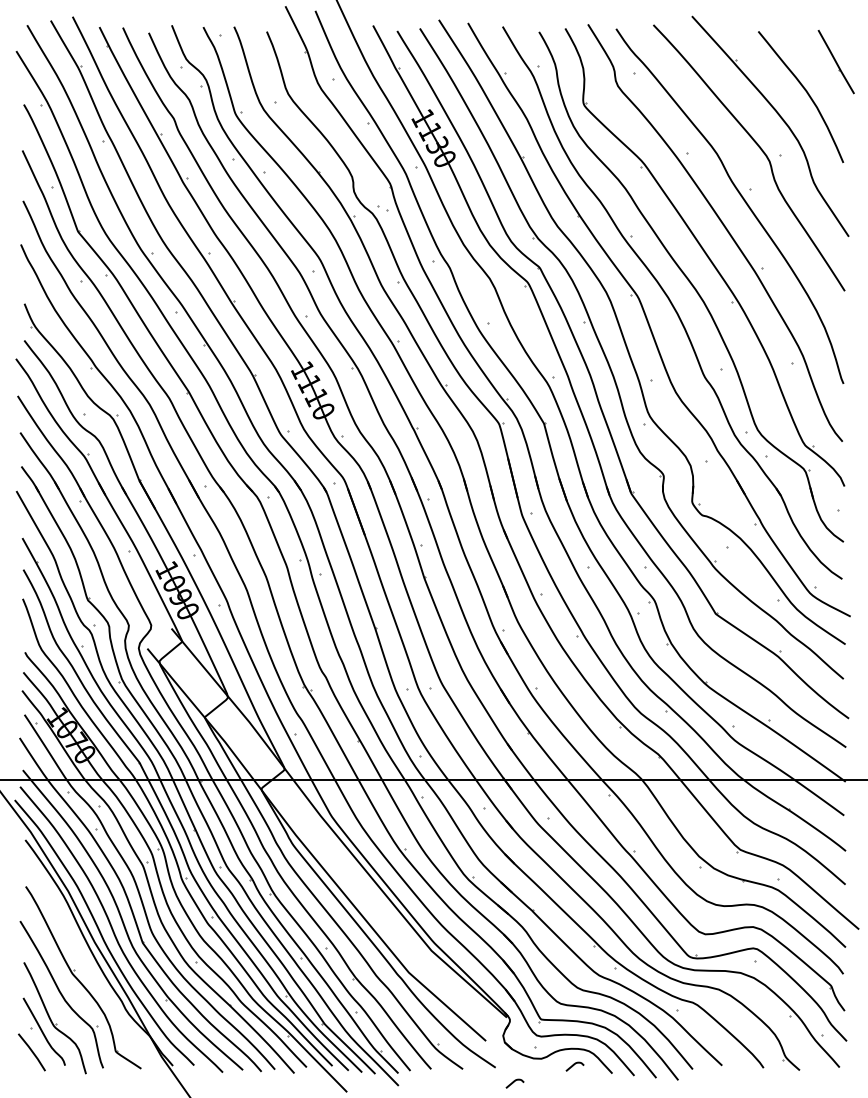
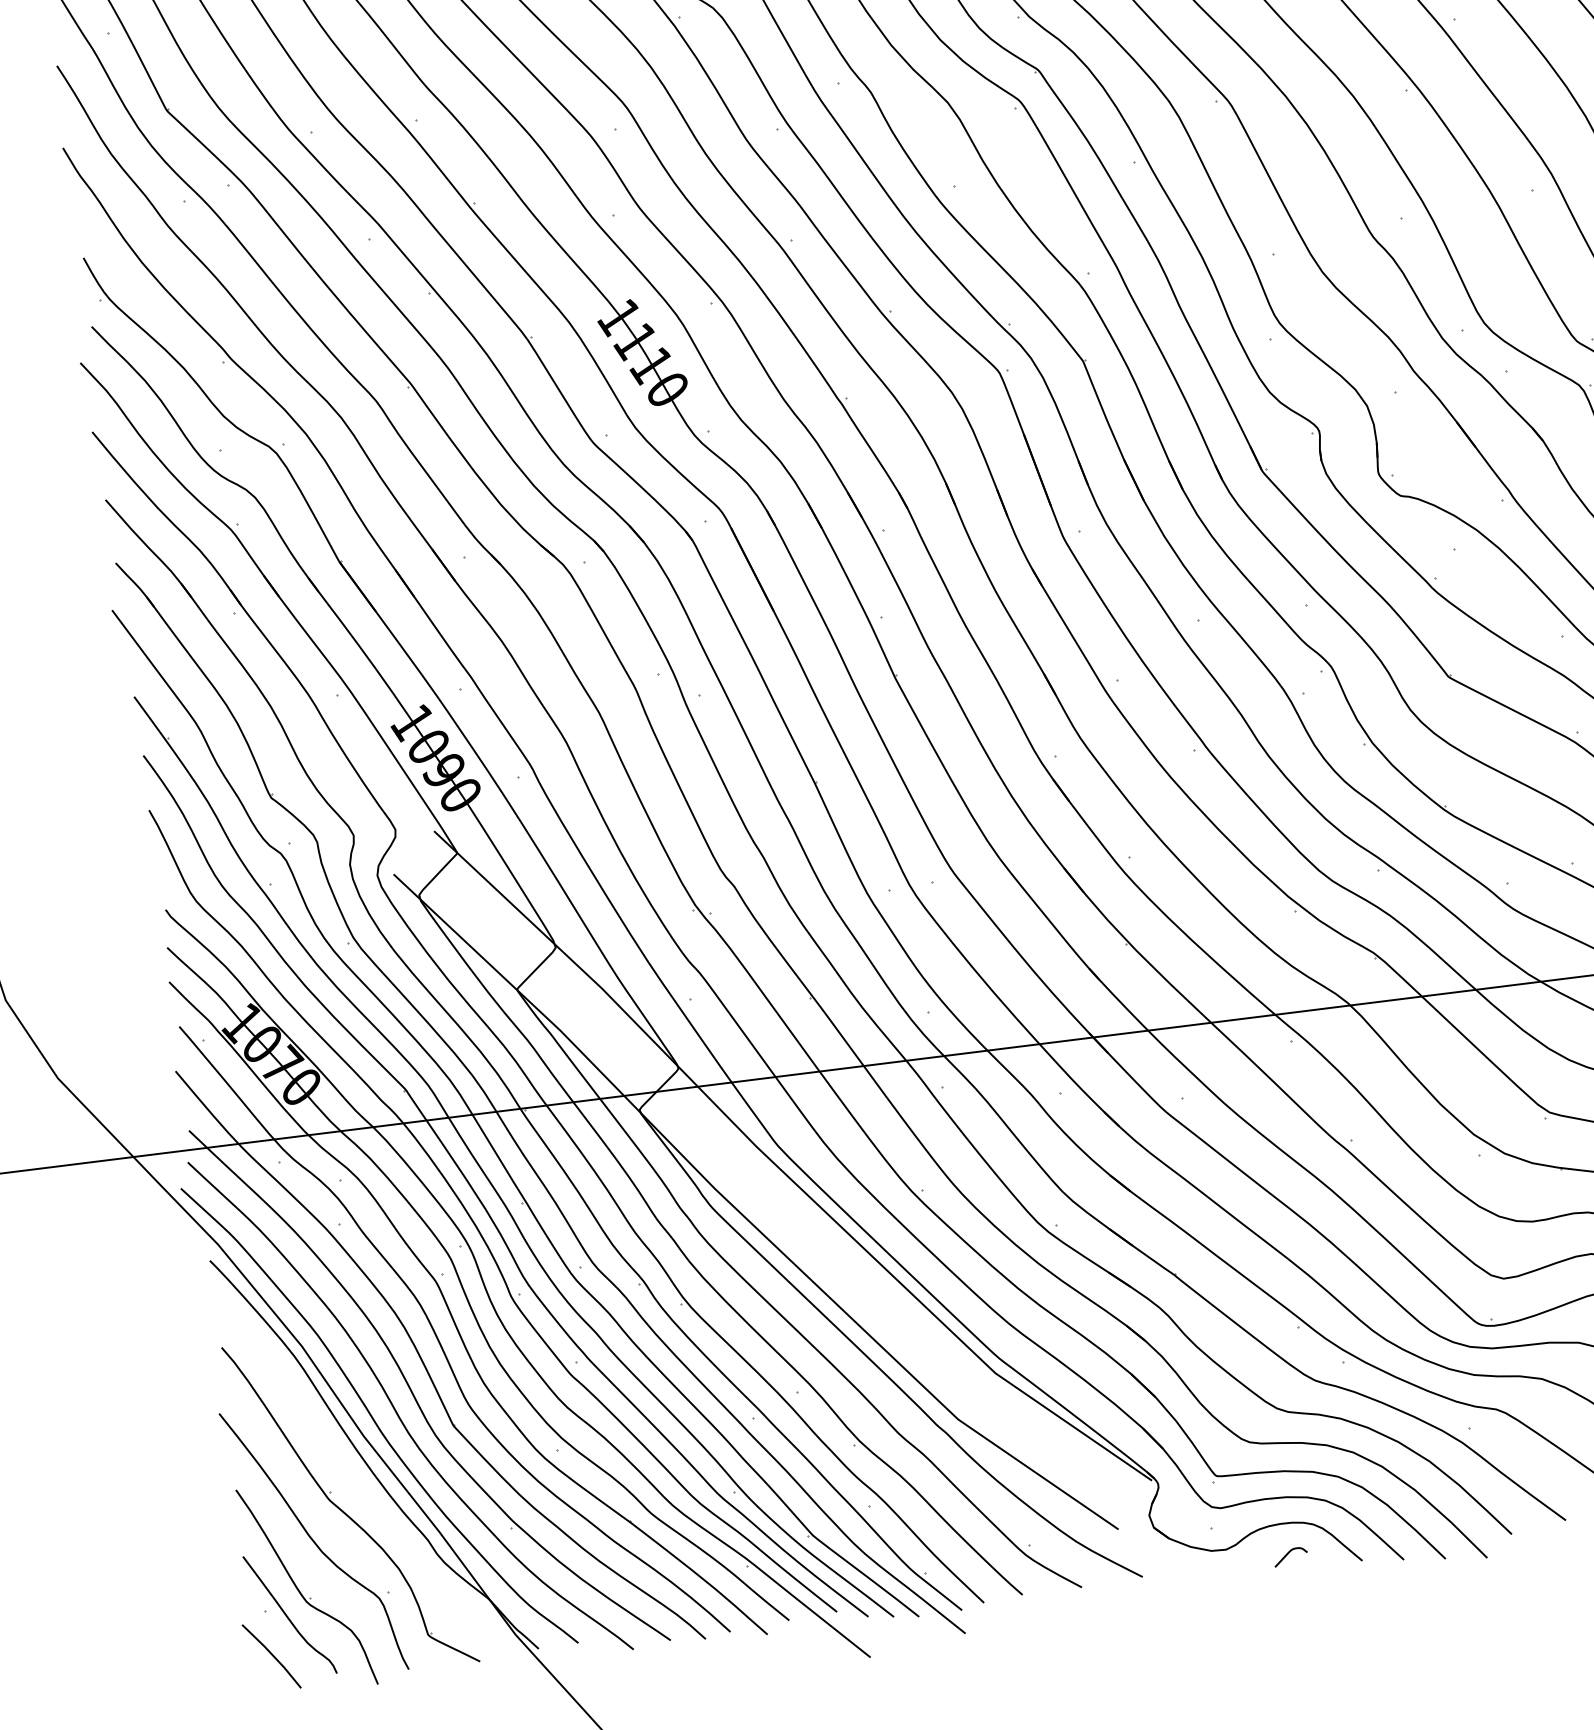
curve: (514, 1082) -> (1181, 1600), removed

